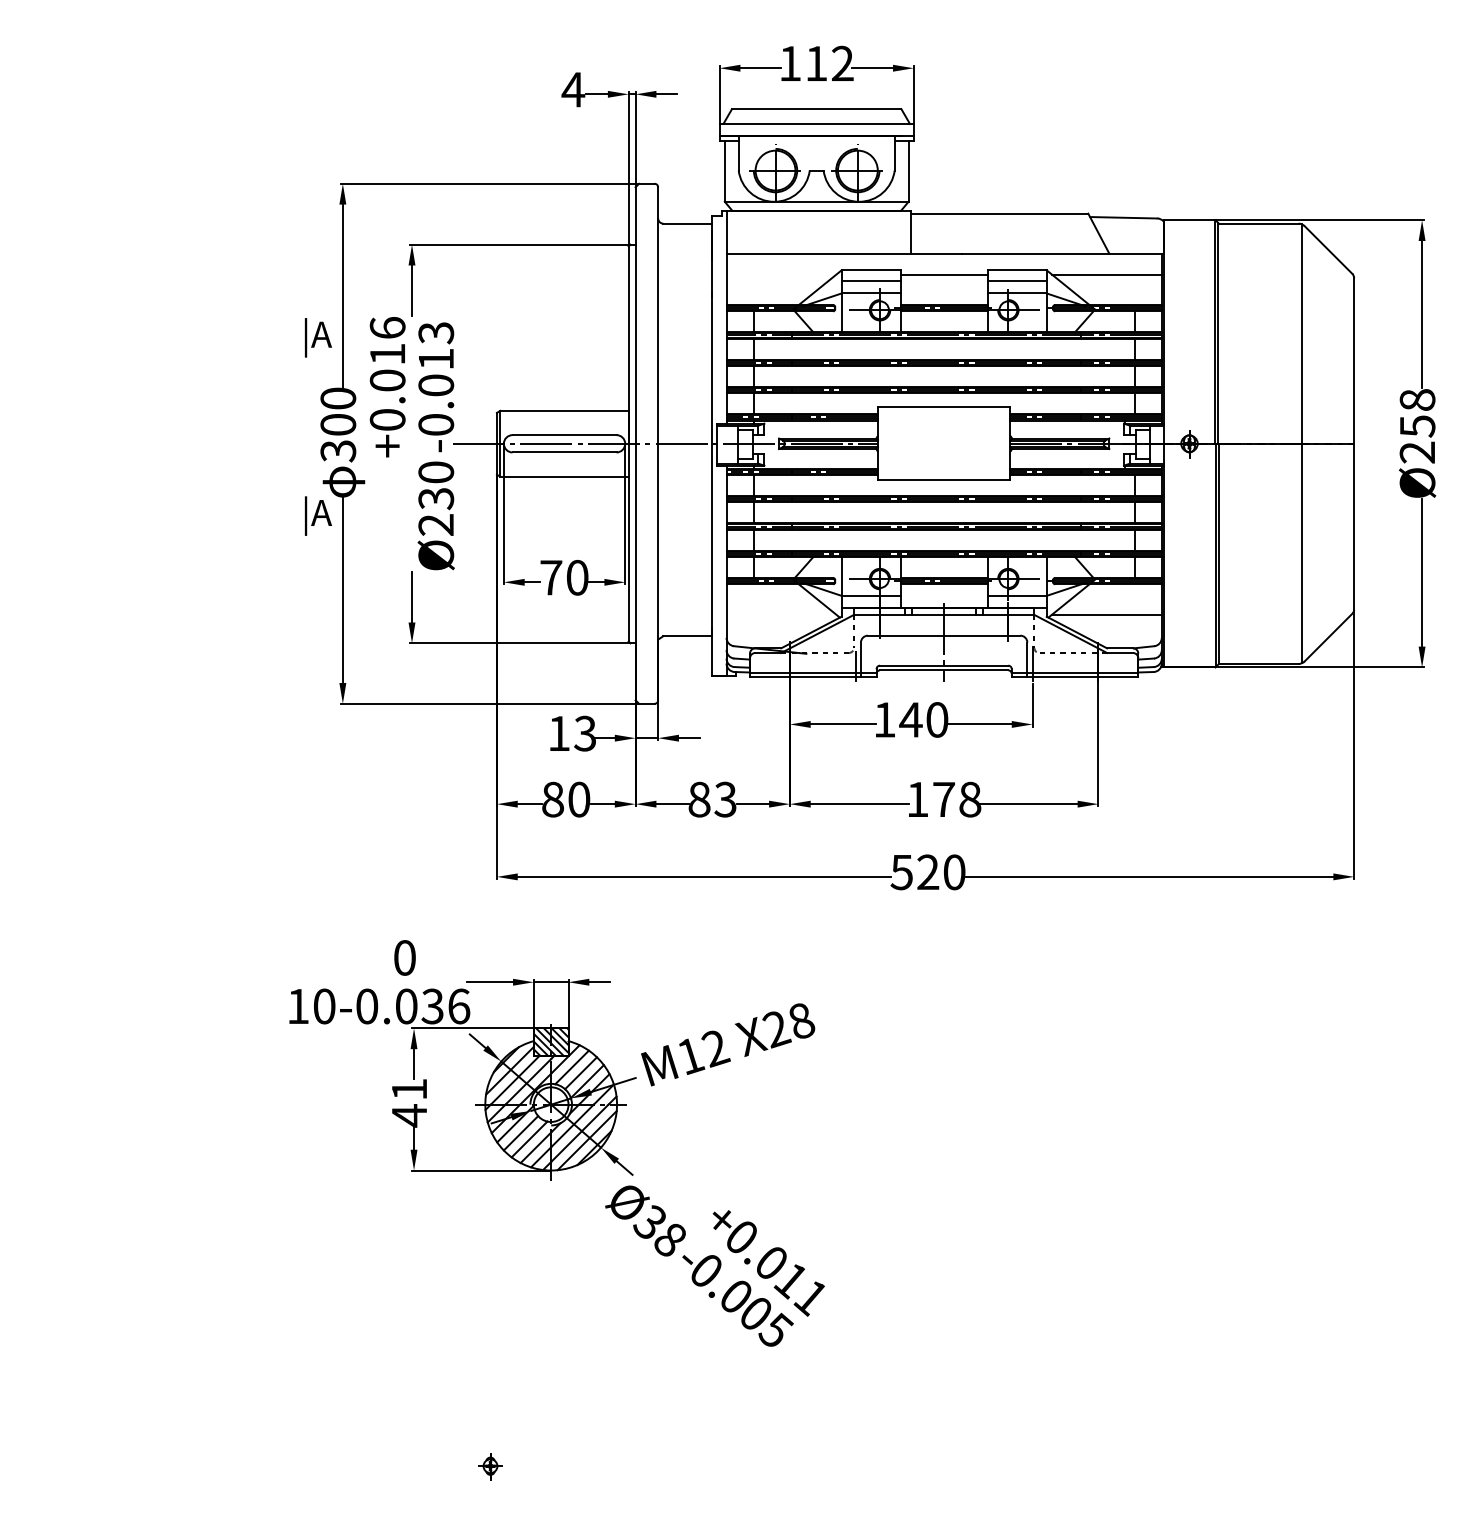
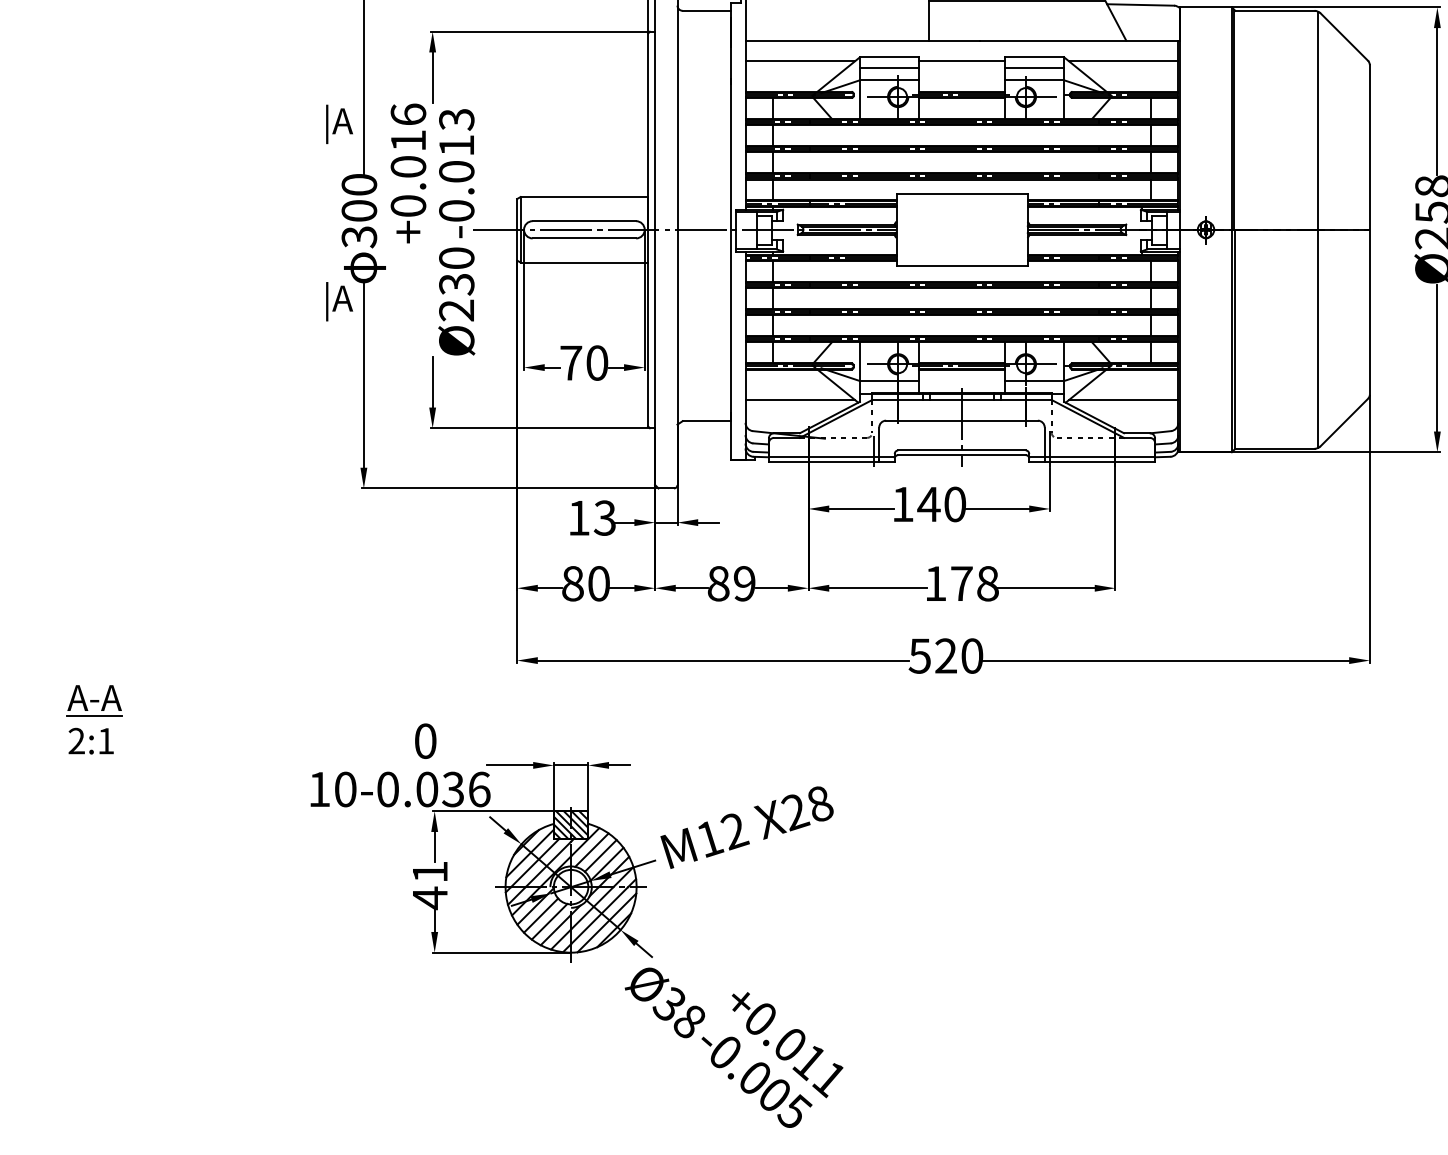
line: (781, 274) -> (800, 61), added
line: (781, 614) -> (800, 399), added
text: (725, 799) -> (744, 583), 83 -> 89
part: (72, 936) -> (94, 719), added

